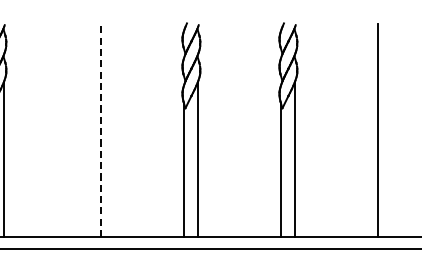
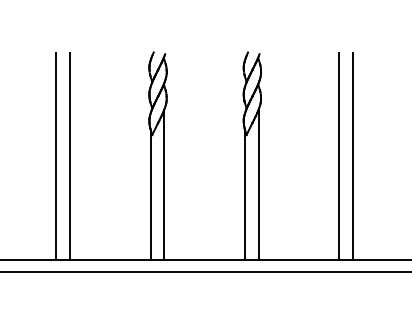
line: (87, 130) -> (56, 156), added
line: (101, 130) -> (70, 156), dashed -> solid
line: (392, 130) -> (353, 156), added

